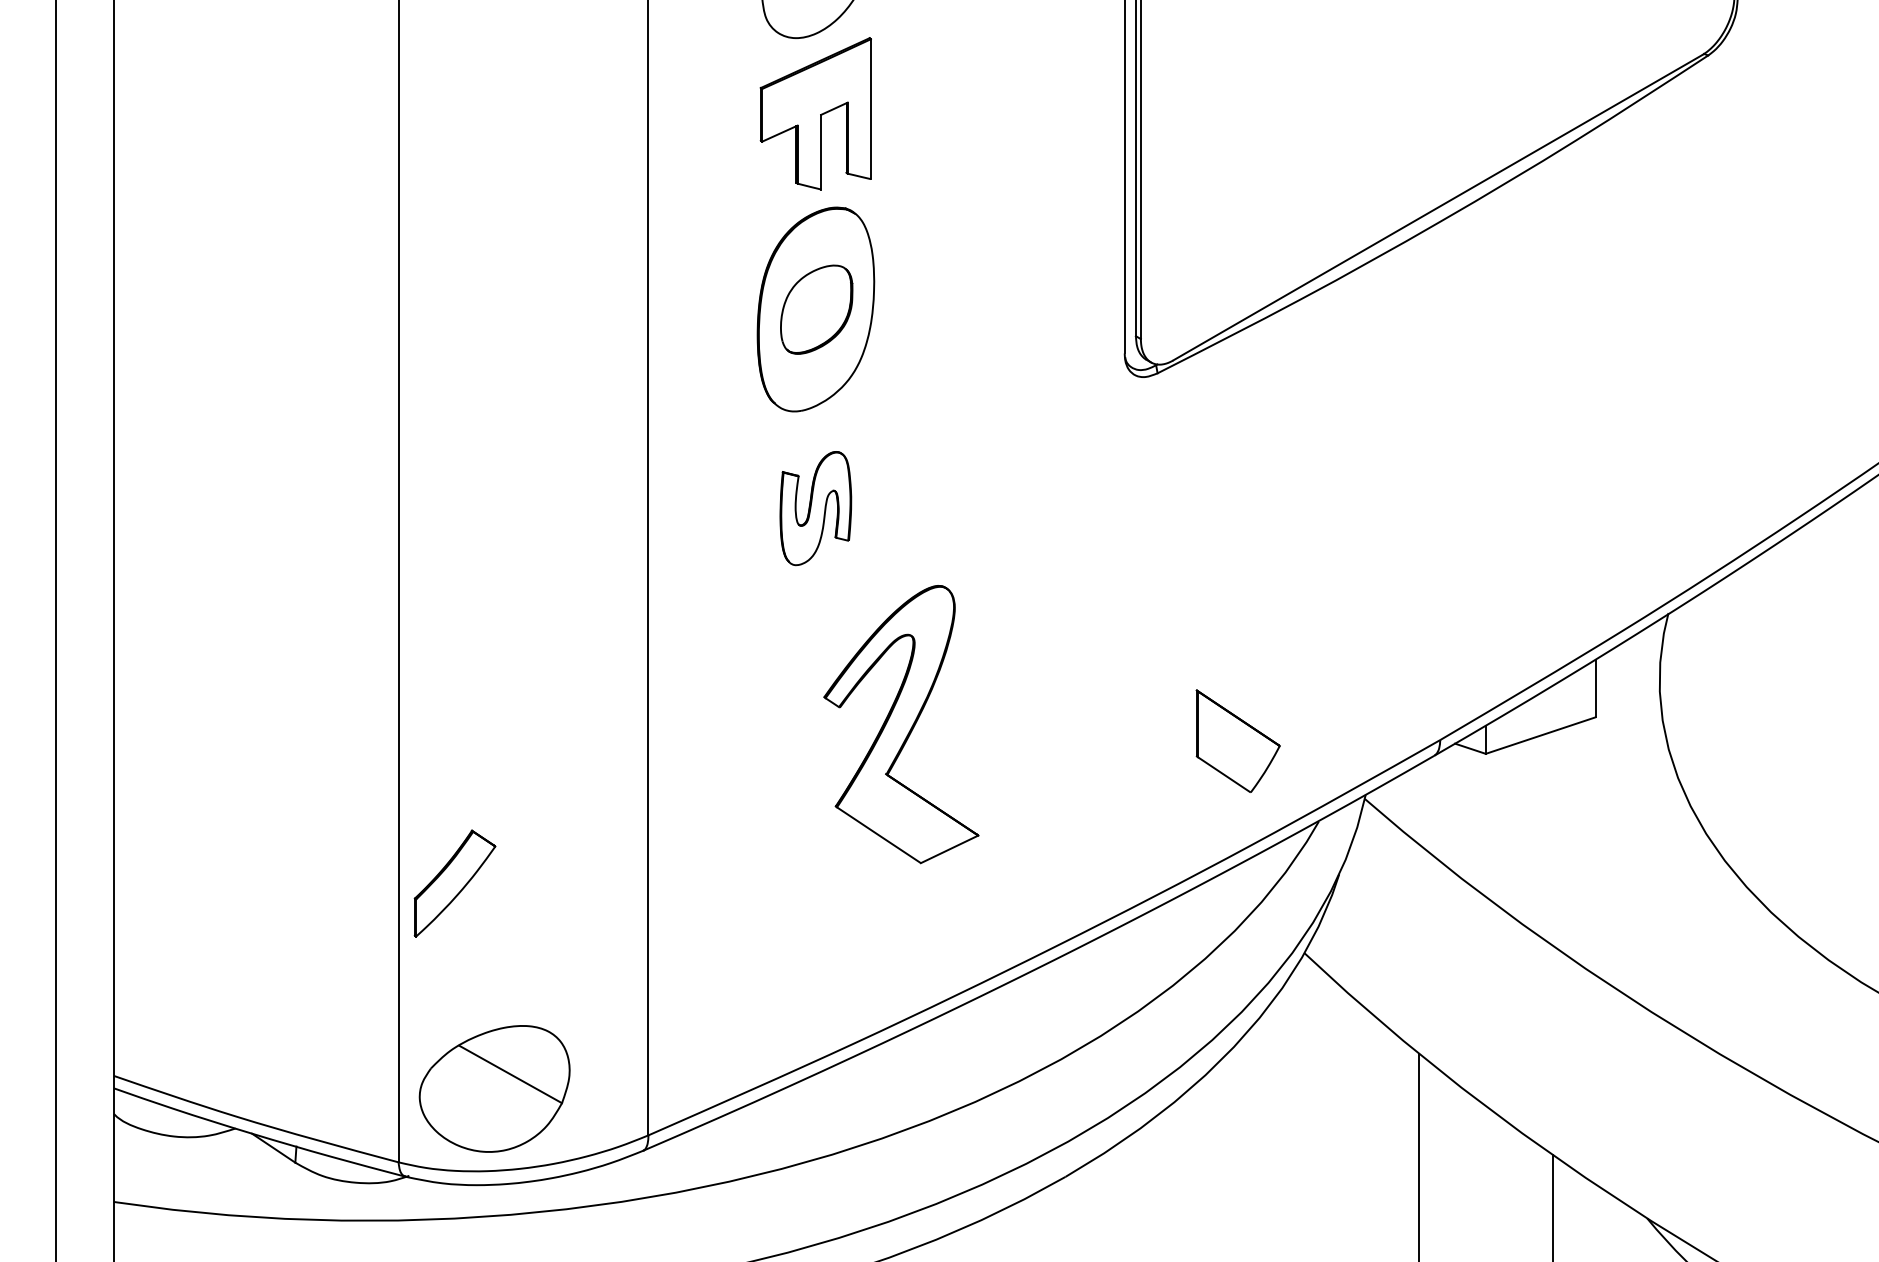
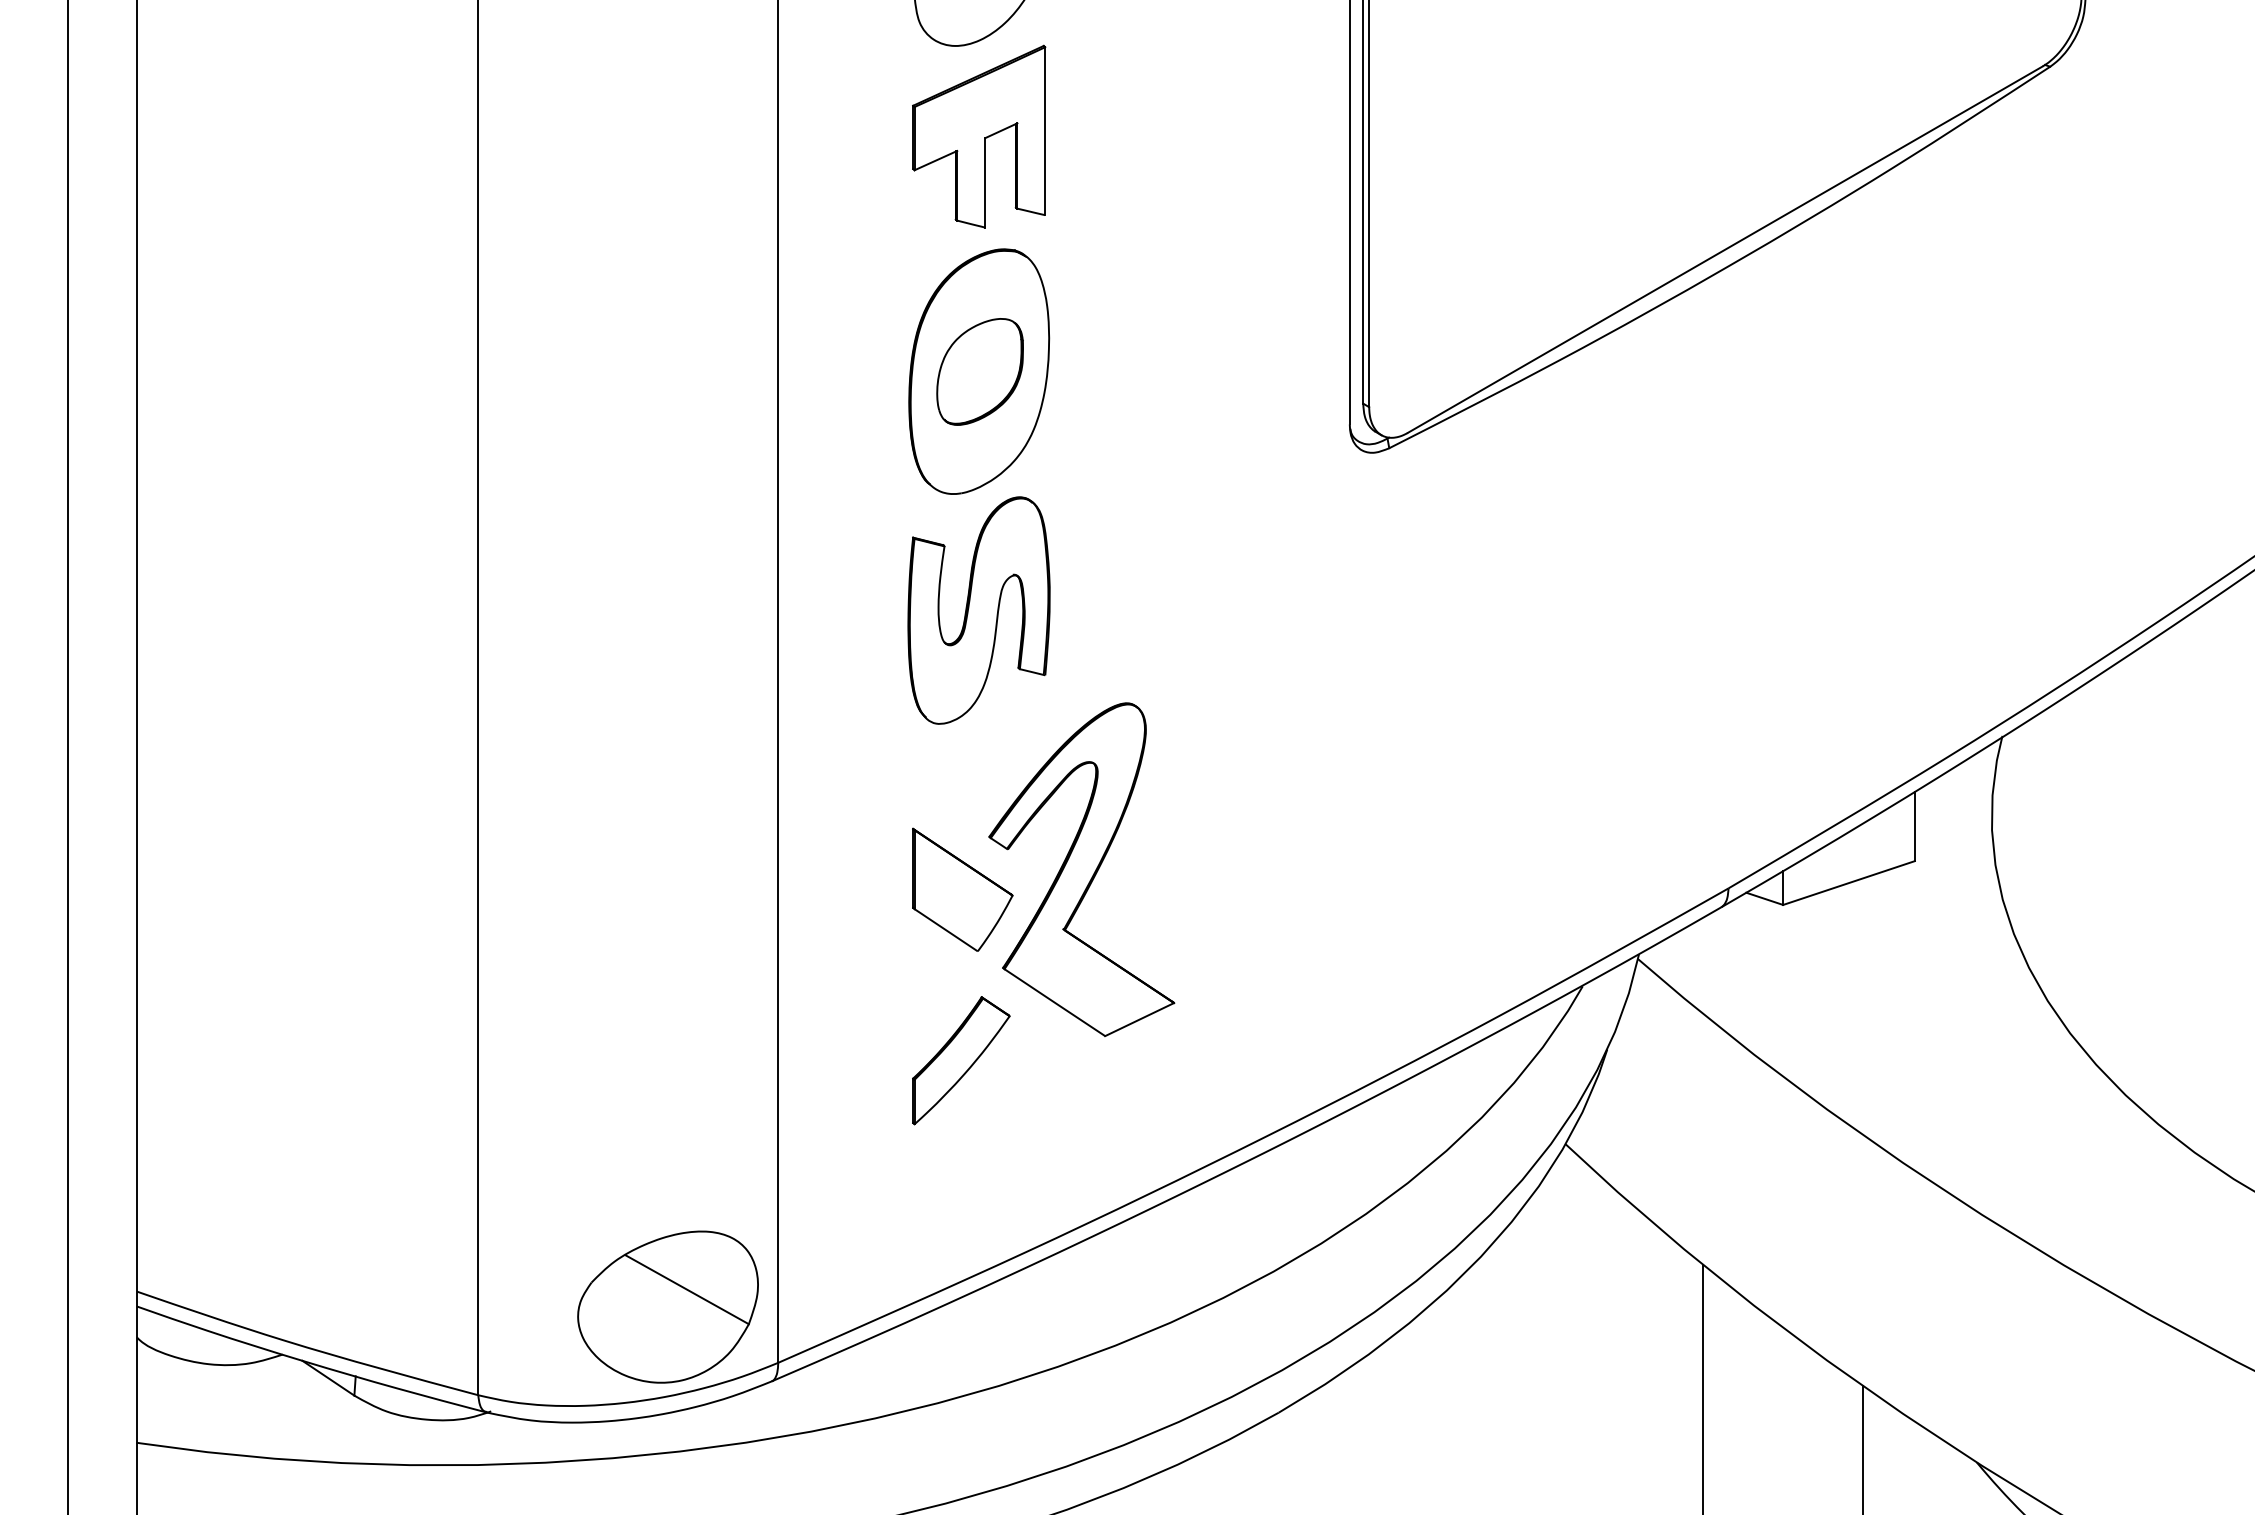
part: (815, 508) -> (978, 610), size x1.67
part: (1237, 740) -> (961, 888), moved
part: (454, 883) -> (960, 1060), moved
part: (494, 1088) -> (667, 1306), moved

